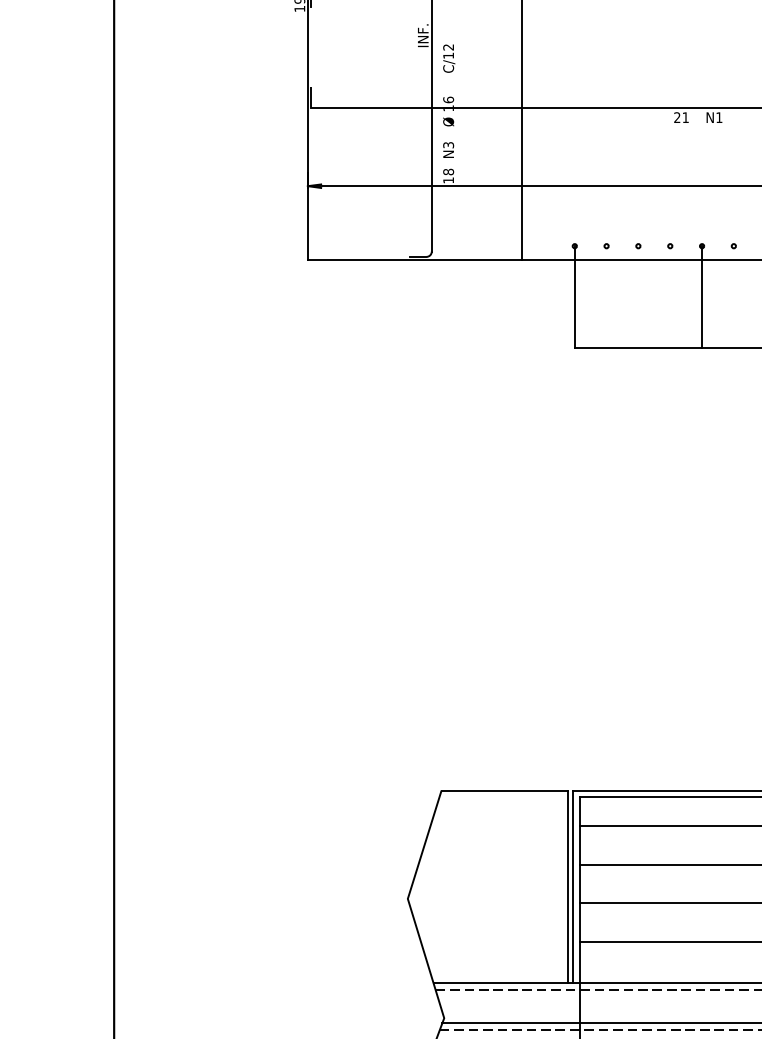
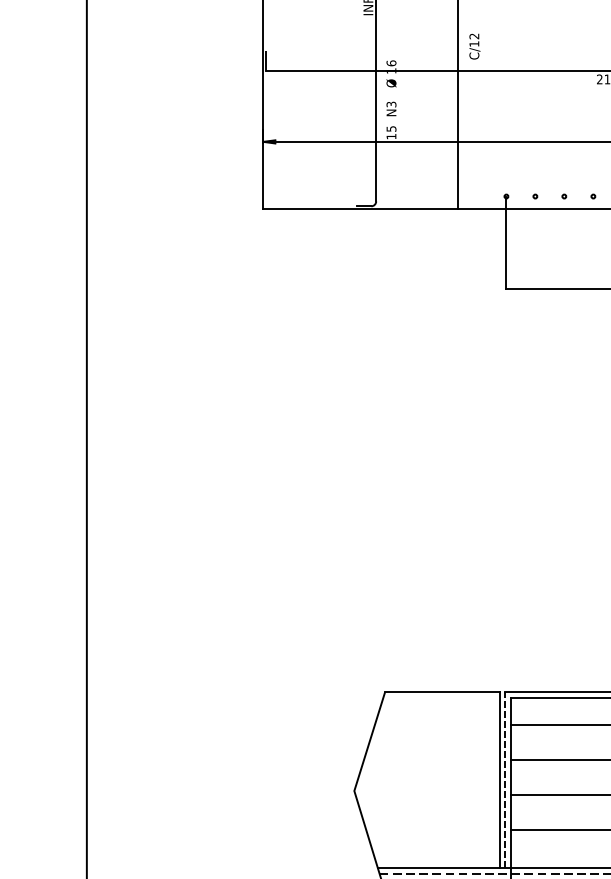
text: (449, 58) -> (475, 46), moved
text: (448, 171) -> (391, 128), 18 -> 15
line: (573, 886) -> (505, 779), solid -> dashed

